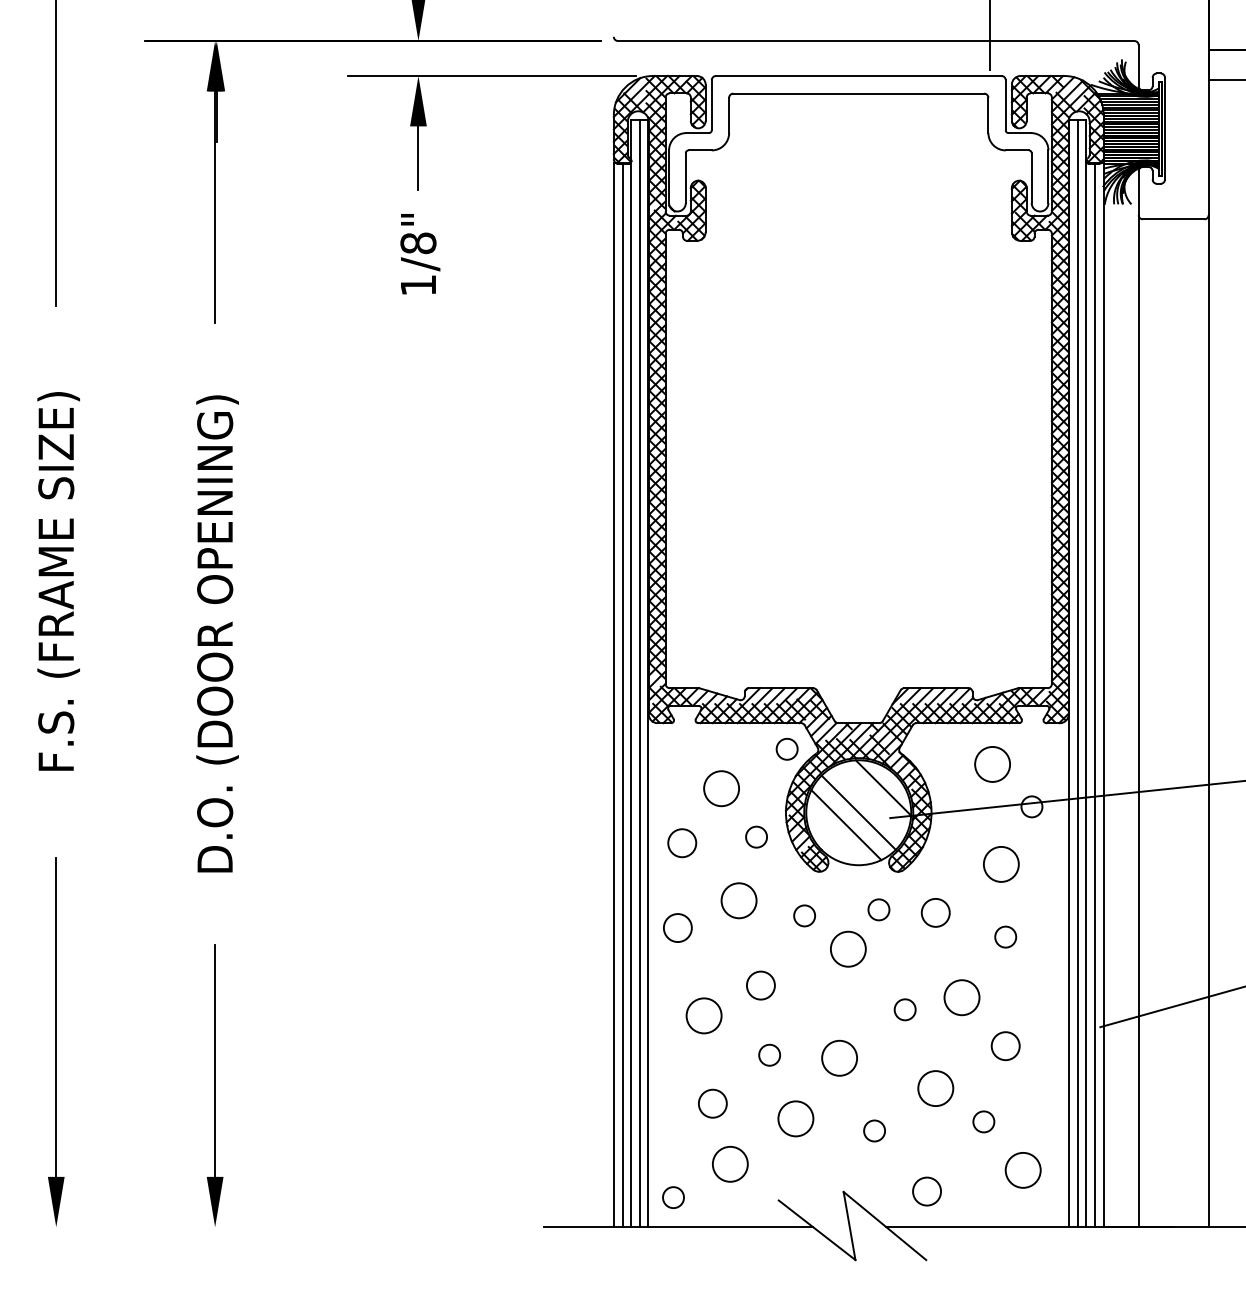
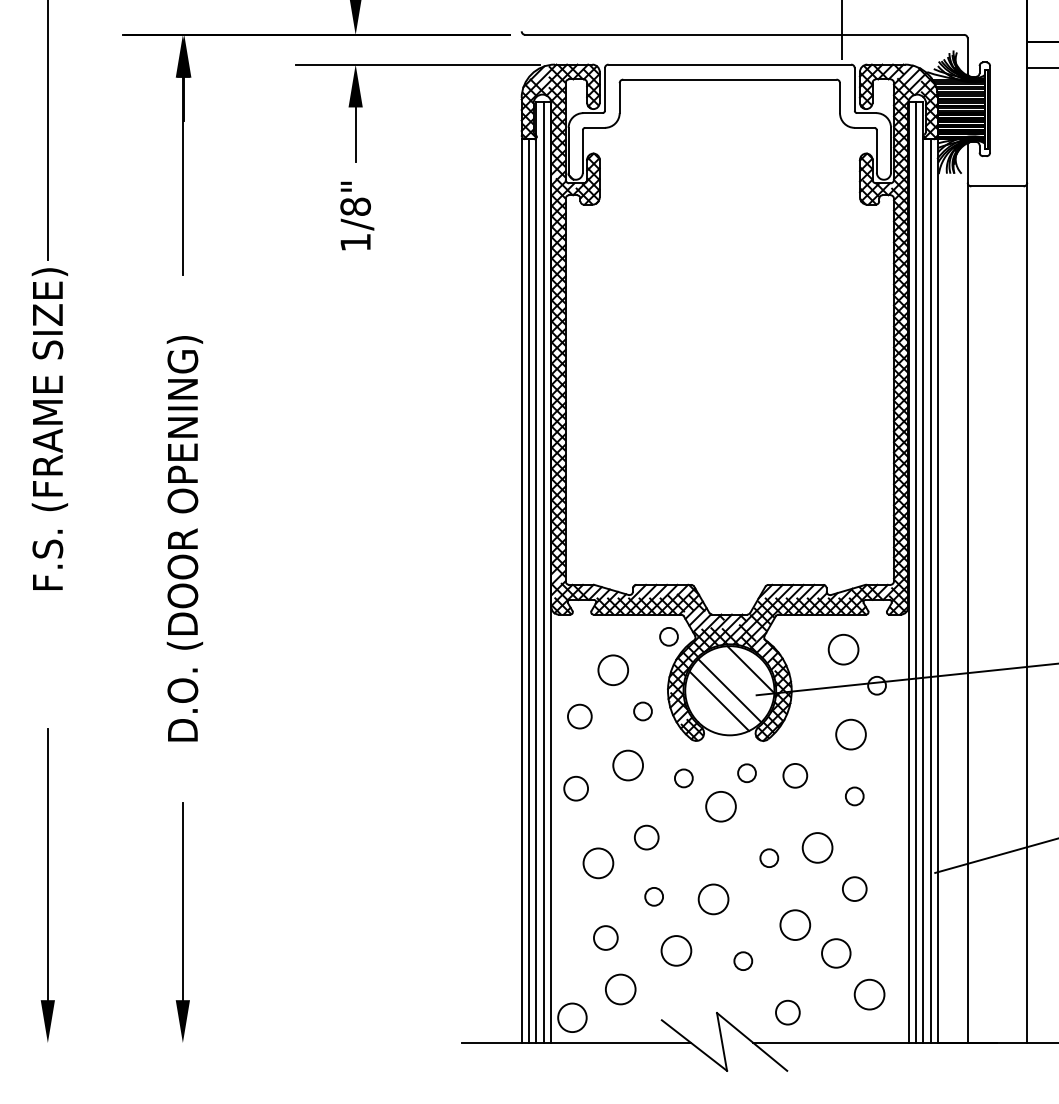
text: (58, 580) -> (49, 428), moved
circle: (983, 1121) -> (835, 953), size x1.6
circle: (673, 1197) -> (572, 1017), size x1.6

